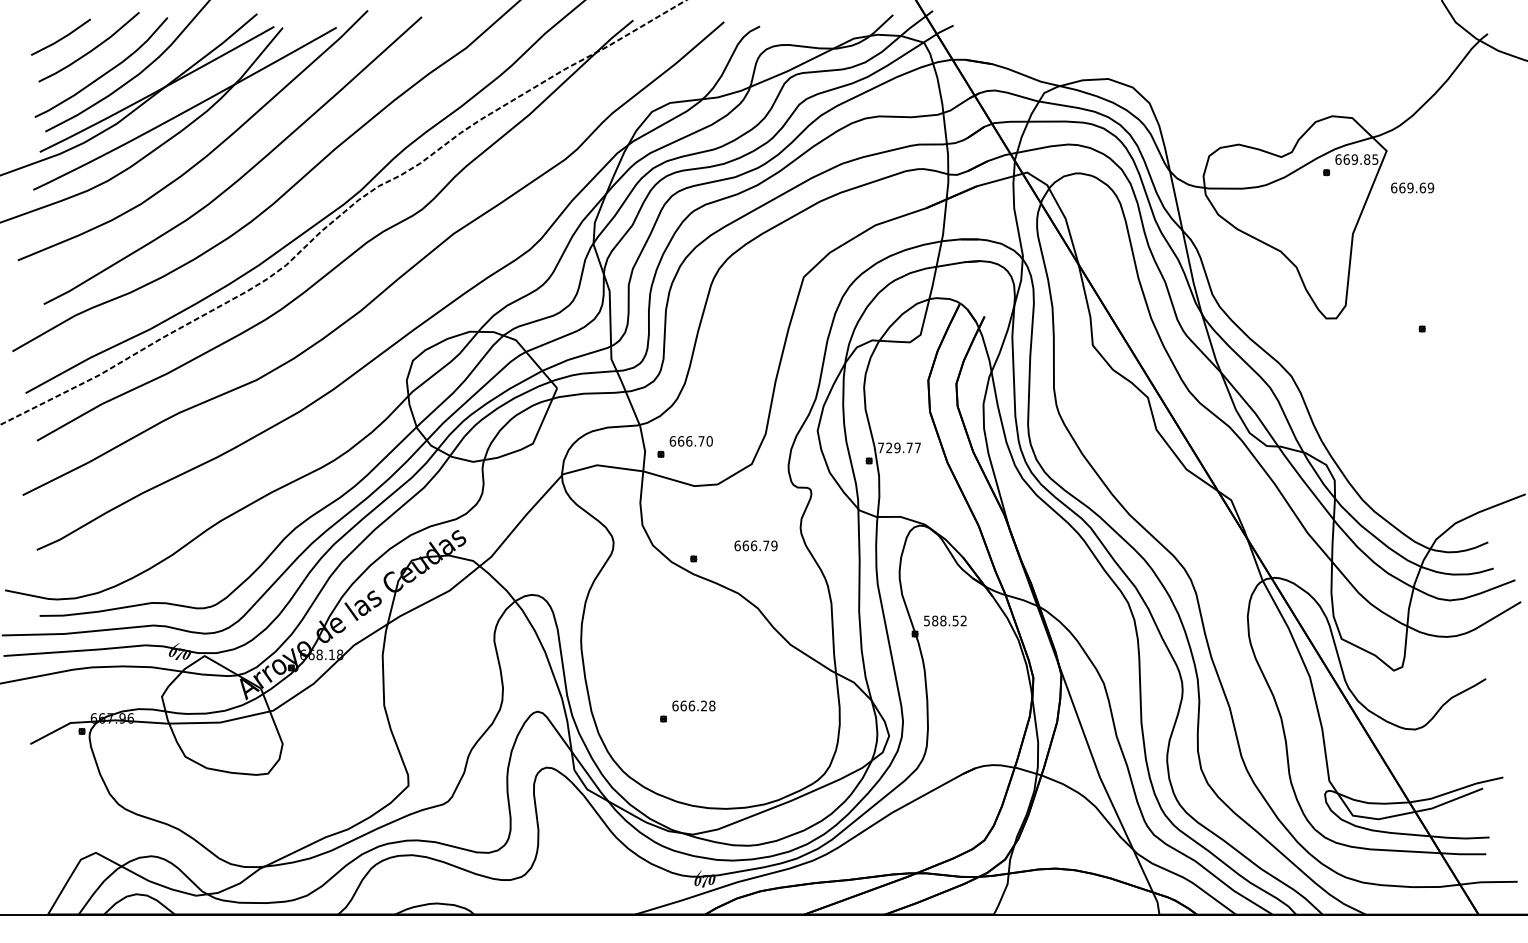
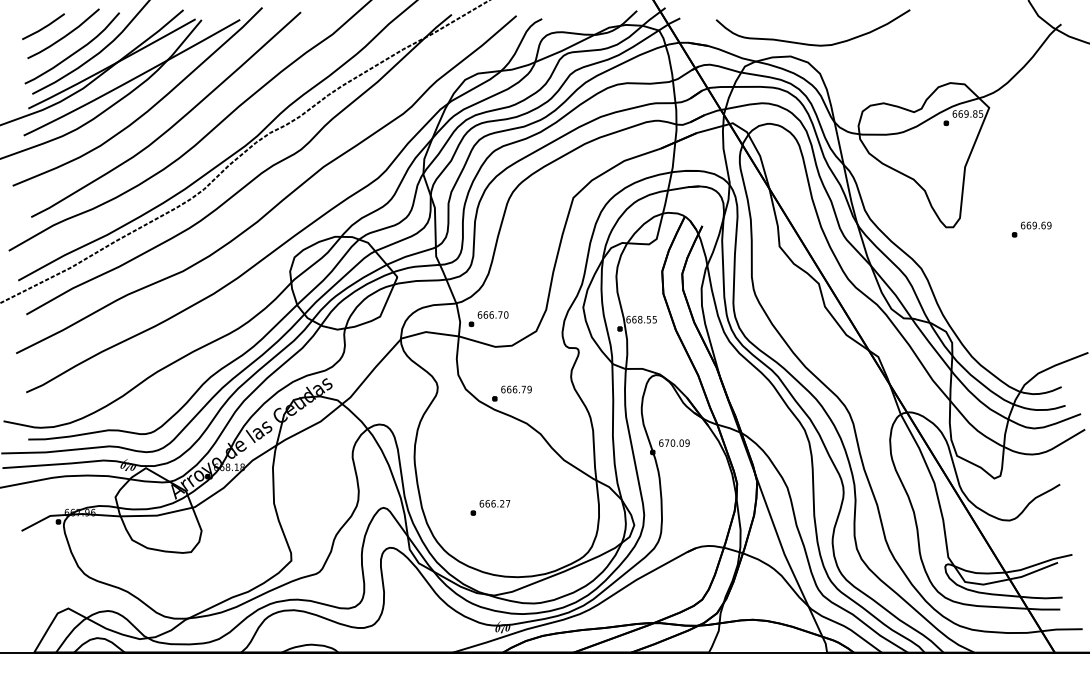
curve: (1135, 61) -> (810, 44), added
text: (1412, 187) -> (1036, 225), moved
text: (899, 447) -> (641, 319), 729.77 -> 668.55
text: (755, 545) -> (516, 389), moved
text: (944, 620) -> (673, 442), 588.52 -> 670.09
text: (712, 705) -> (508, 503), 666.28 -> 666.27

